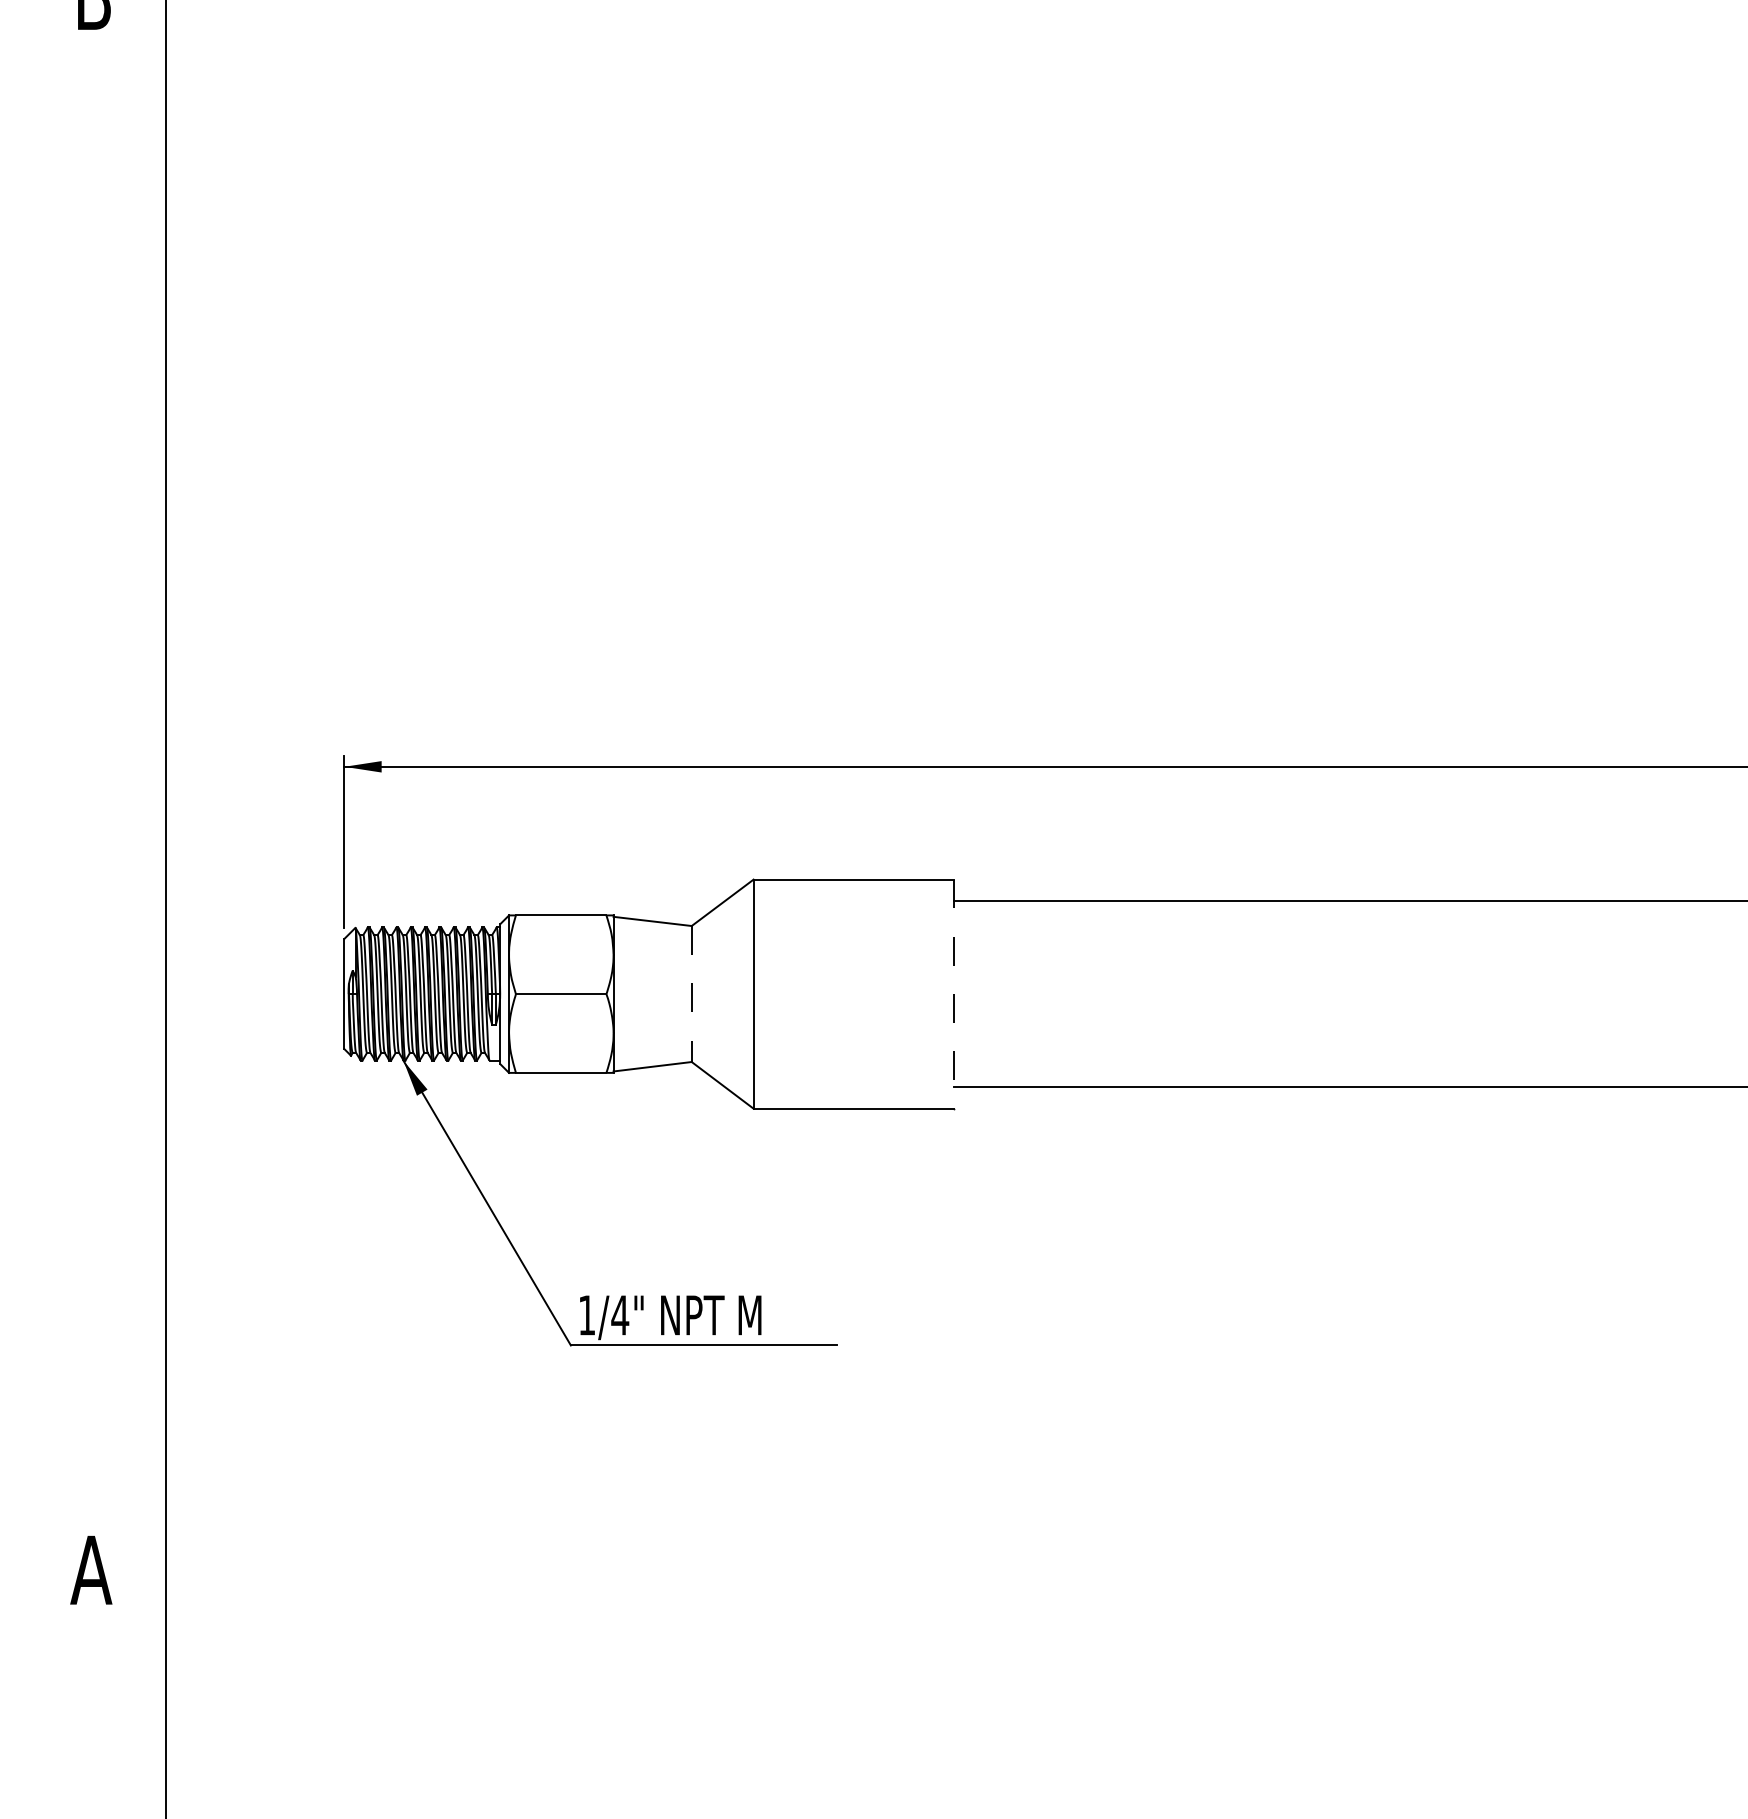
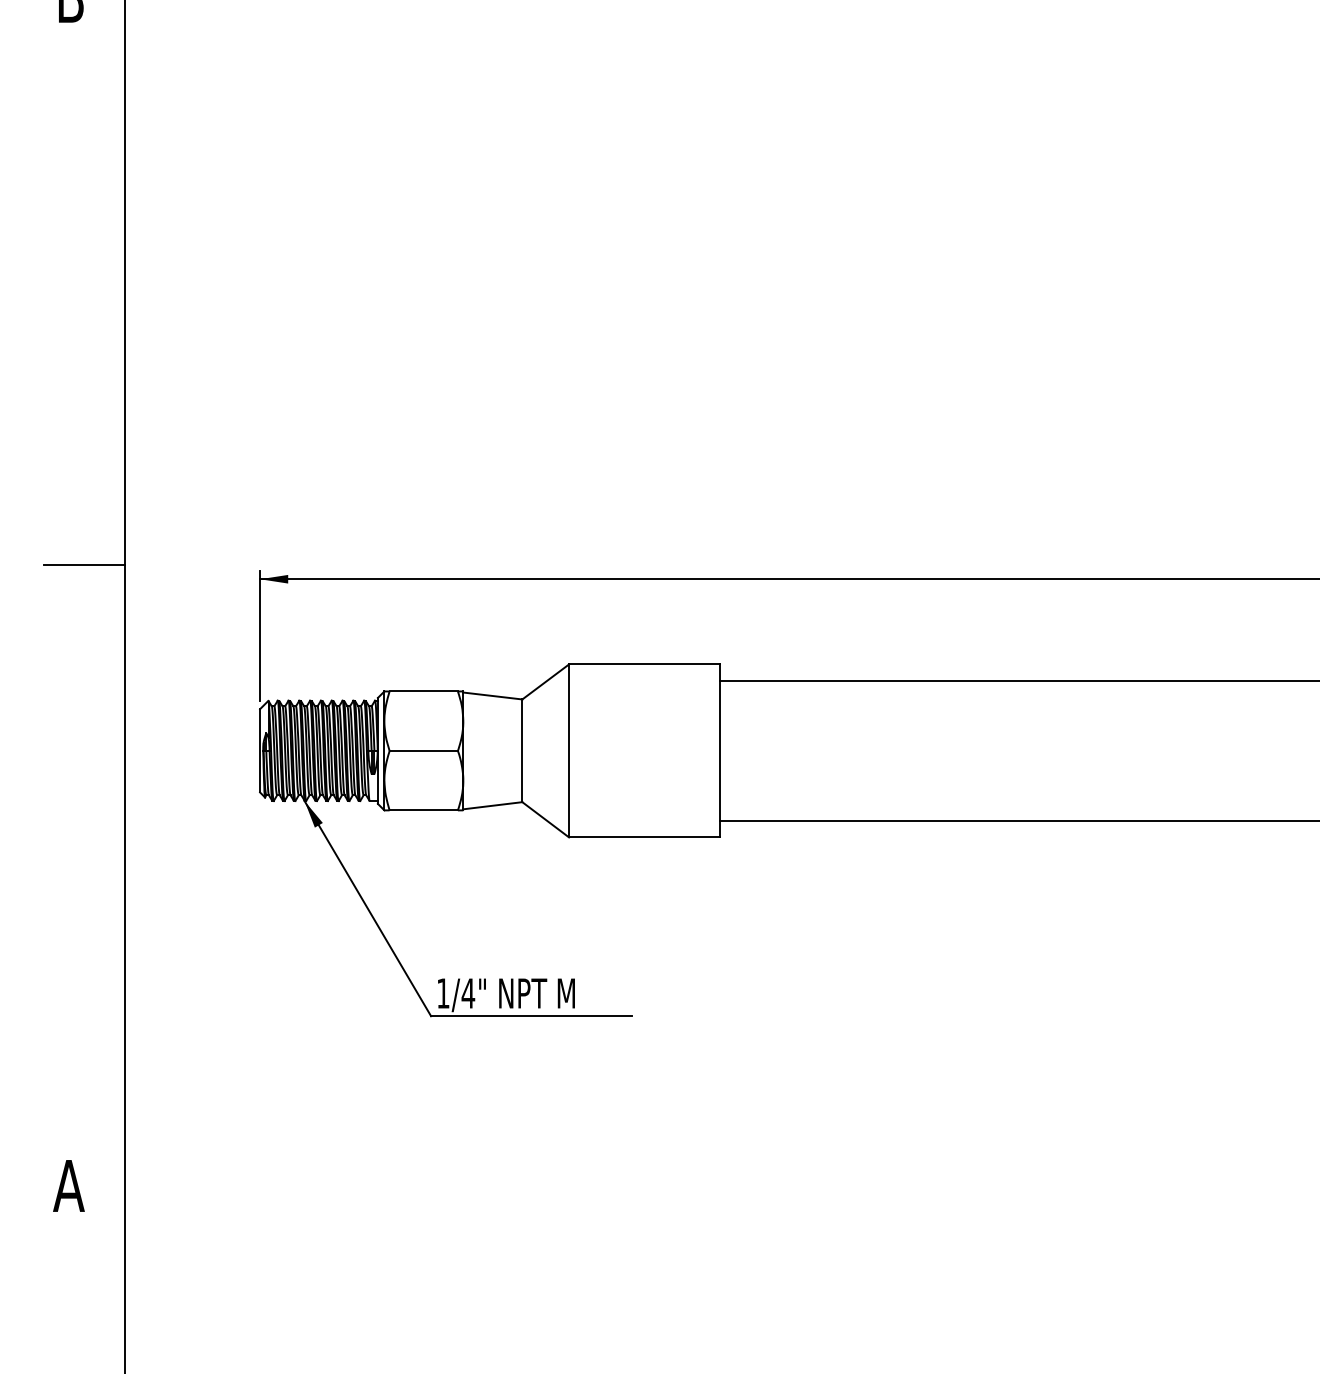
line: (111, 748) -> (84, 565), added
line: (691, 994) -> (522, 751), dashed -> solid
line: (954, 994) -> (720, 751), dashed -> solid

